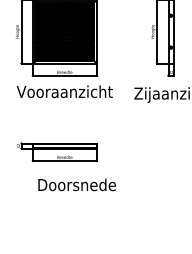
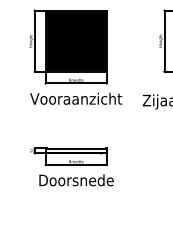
text: (77, 184) -> (76, 179), moved

